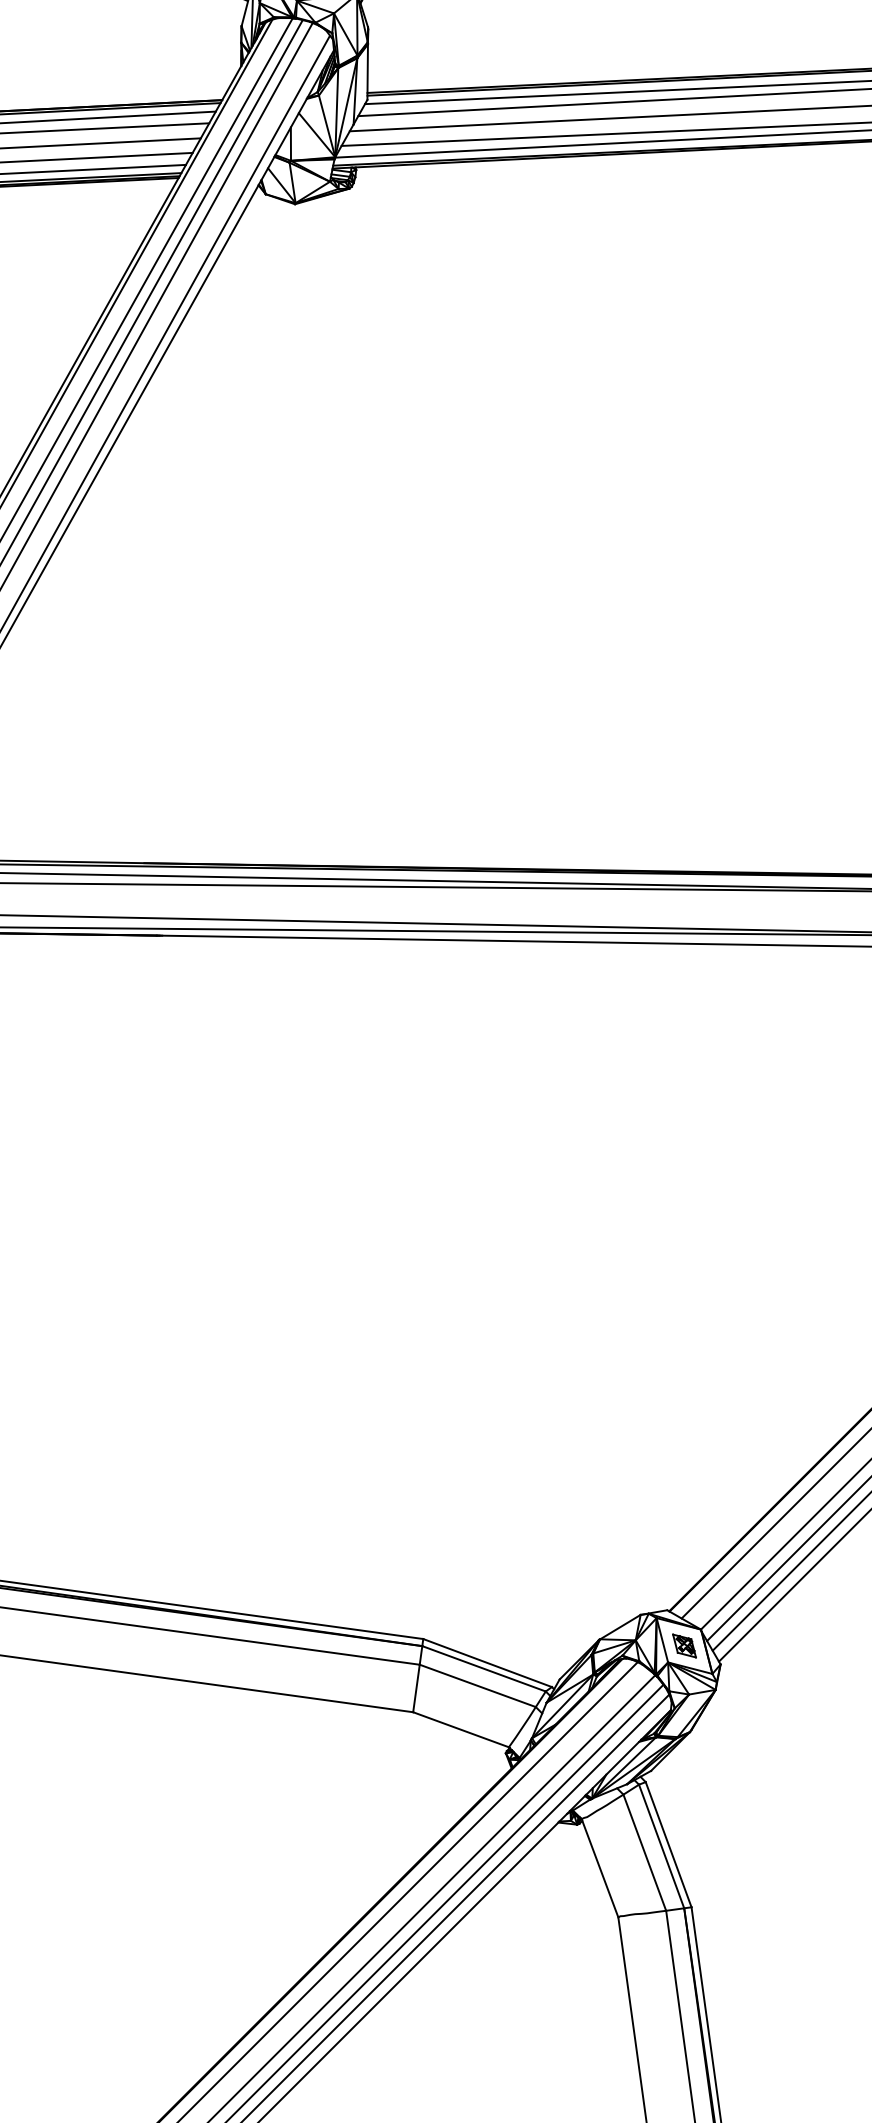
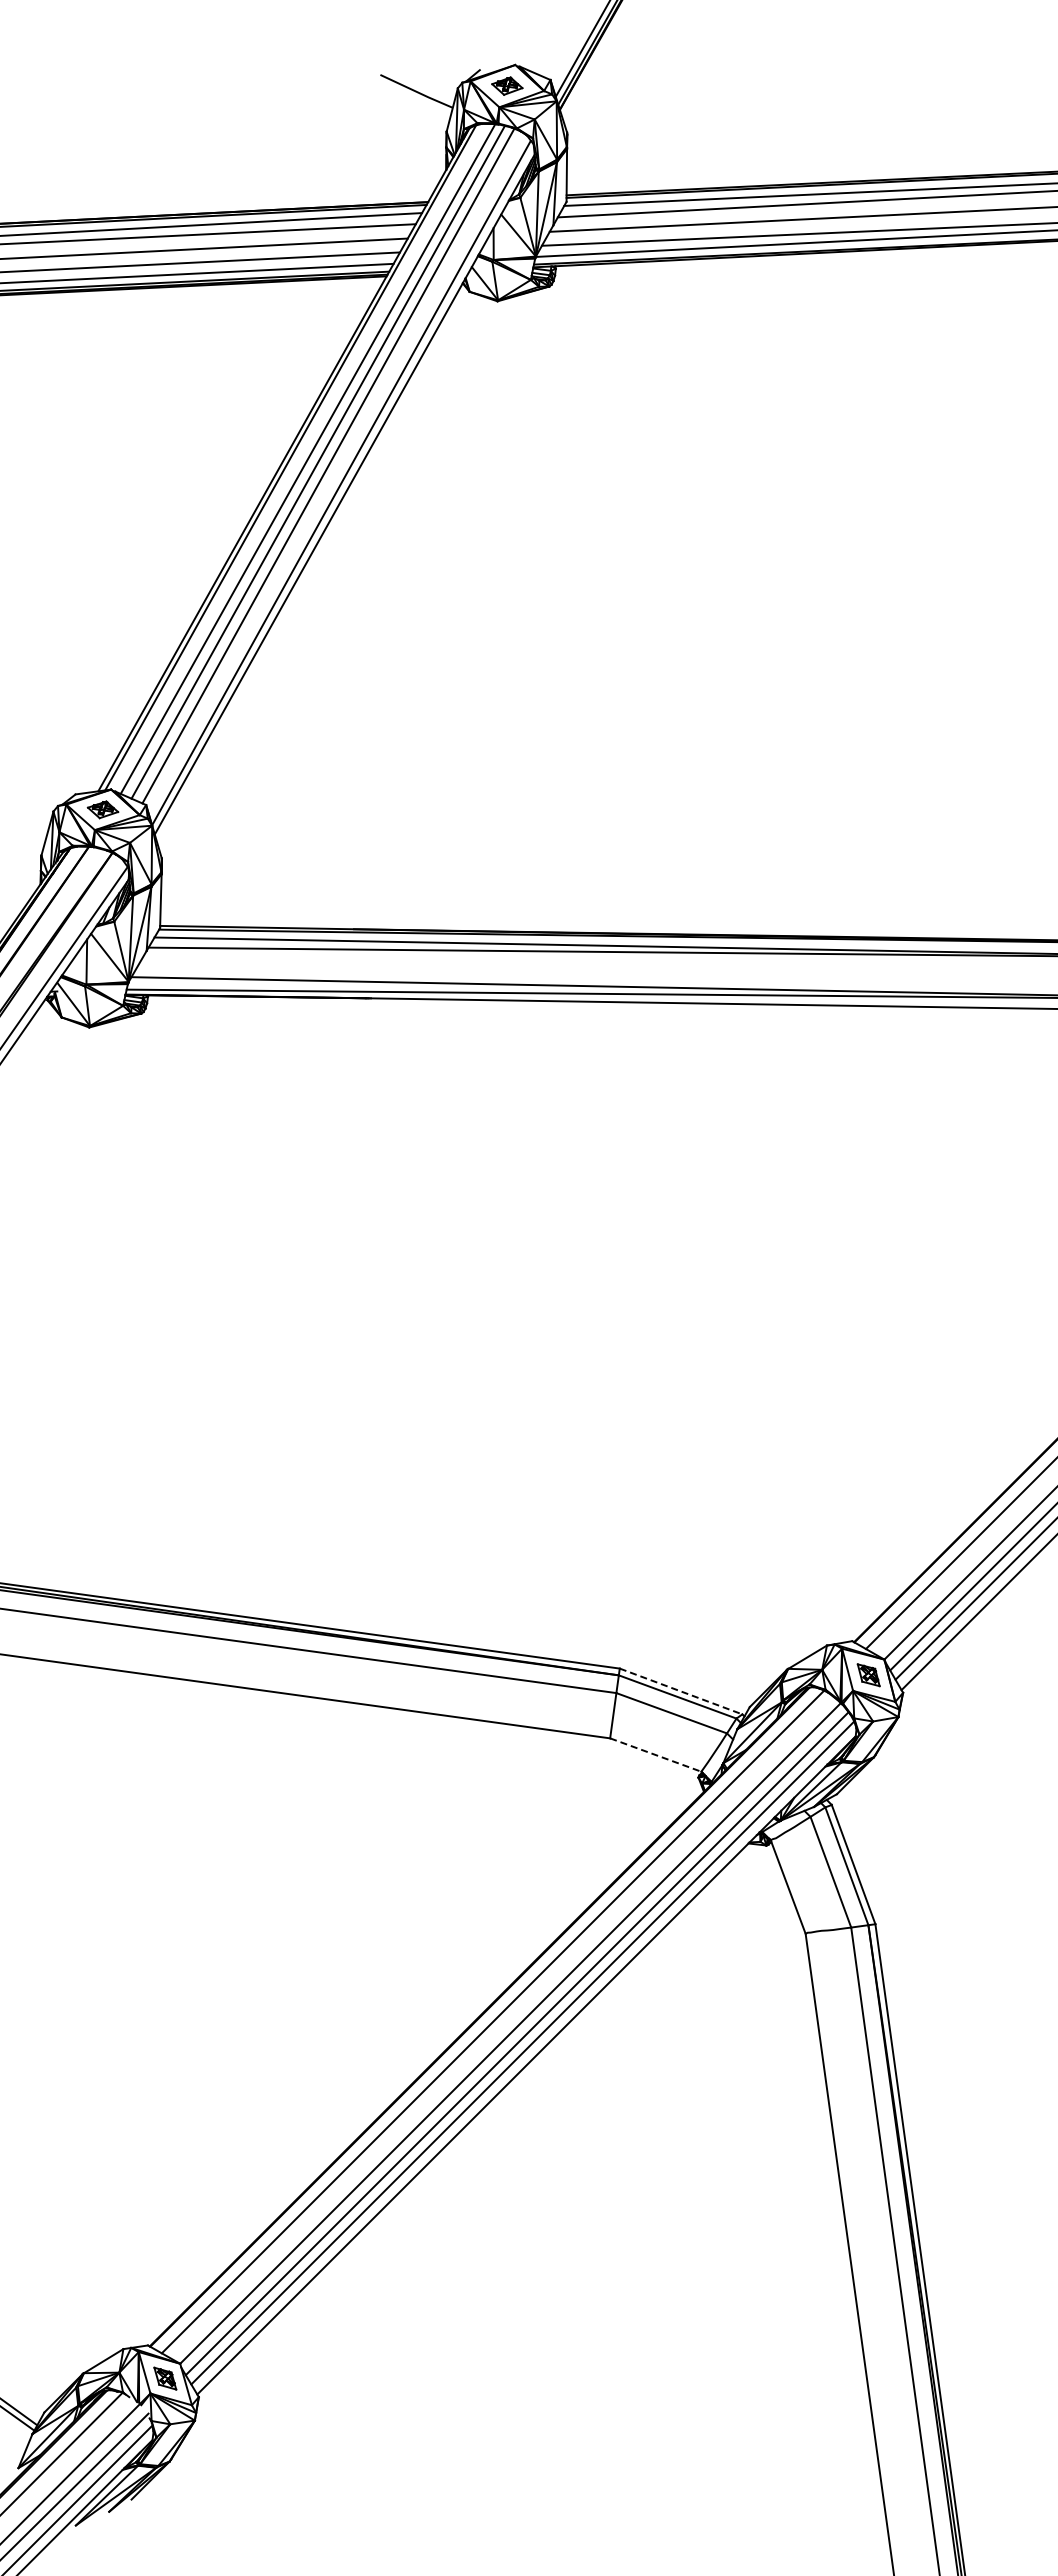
line: (488, 1663) -> (681, 1691), solid -> dashed
line: (460, 1730) -> (655, 1755), solid -> dashed

